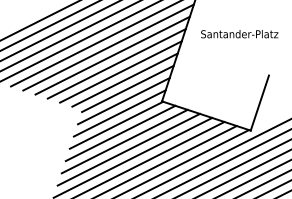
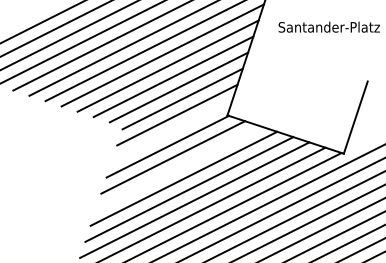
line: (119, 112) -> (171, 130), removed
line: (124, 141) -> (178, 167), removed

